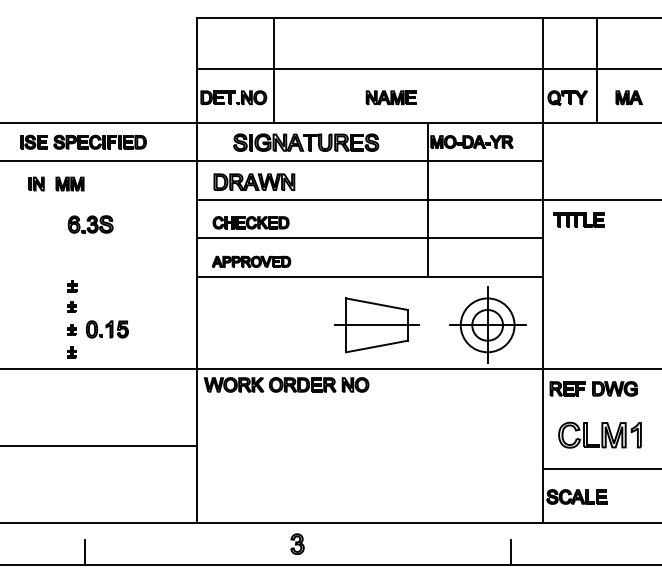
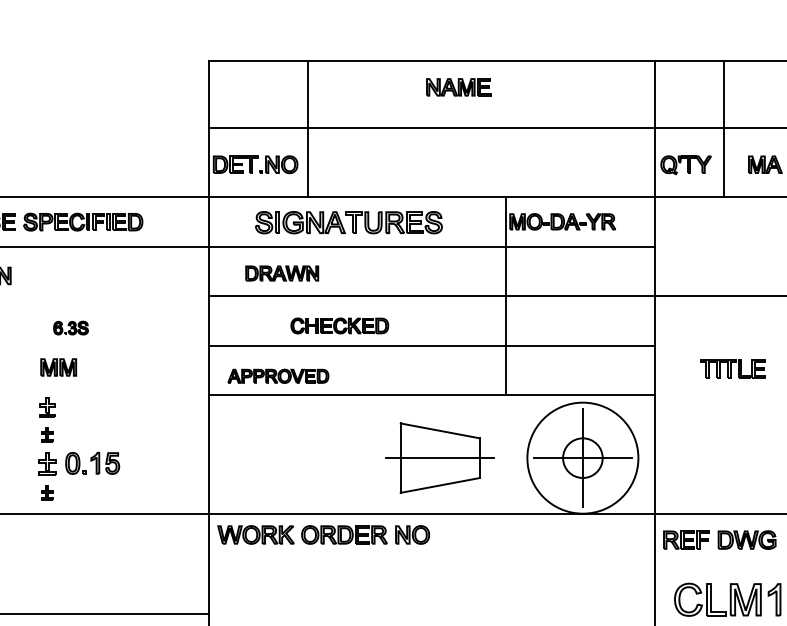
part: (390, 97) -> (457, 87), moved
part: (254, 181) -> (282, 272), size x0.7
part: (69, 183) -> (57, 366), moved
part: (578, 219) -> (732, 368), moved
part: (250, 222) -> (339, 325), moved
part: (90, 224) -> (70, 328), size x0.6
part: (72, 286) -> (47, 408), size x1.4
circle: (487, 325) -> (582, 458), size x1.6
part: (71, 329) -> (46, 463), size x1.6

